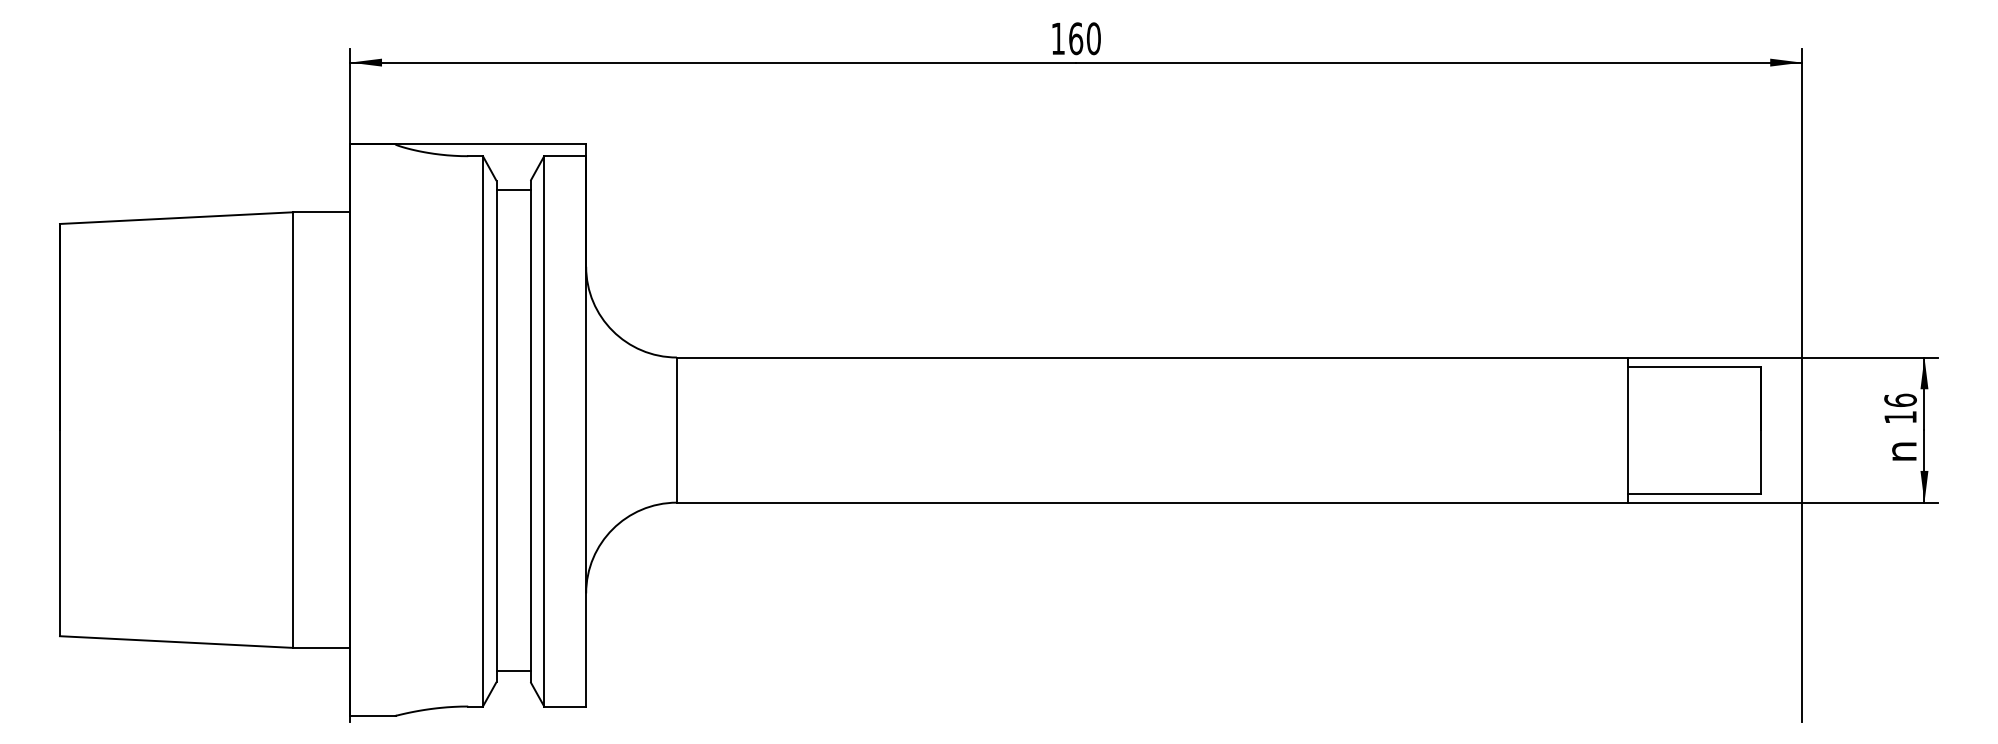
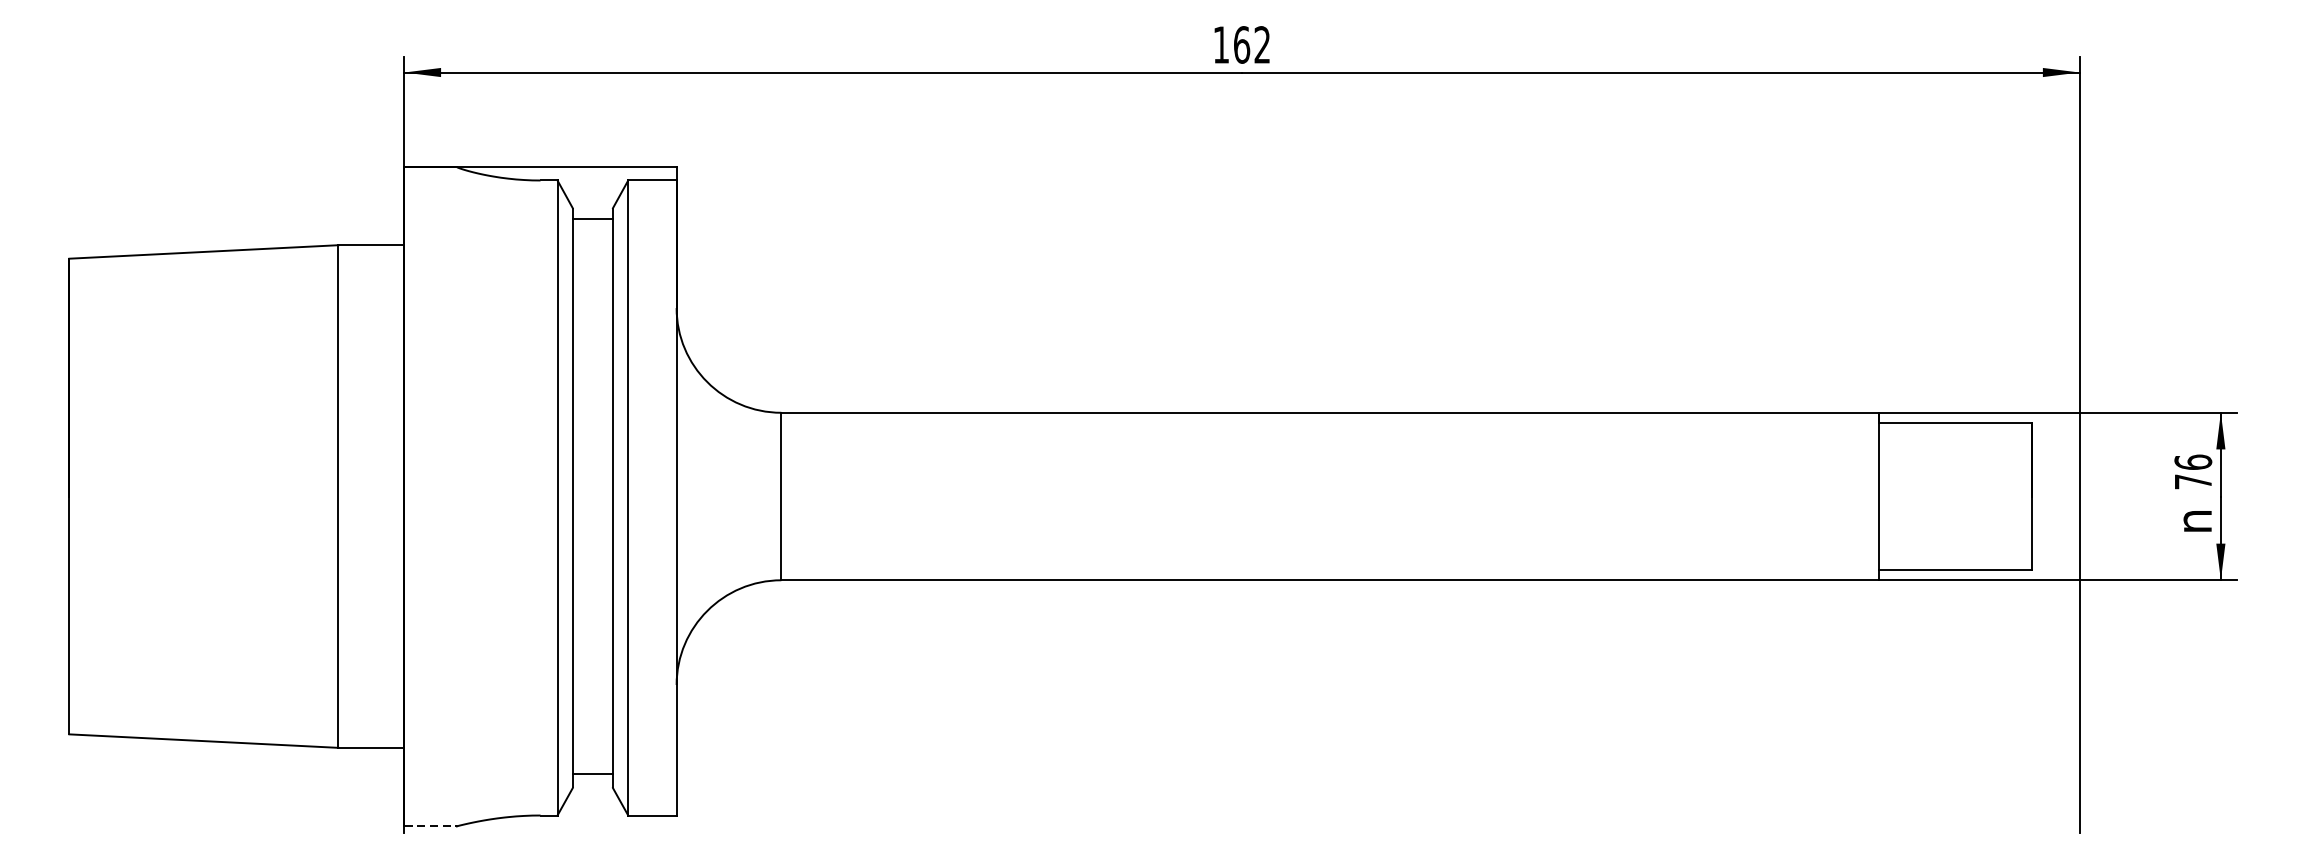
text: (1093, 38) -> (1262, 44), 160 -> 162
text: (1900, 417) -> (2193, 482), 16 -> 76
line: (372, 715) -> (430, 825), solid -> dashed

